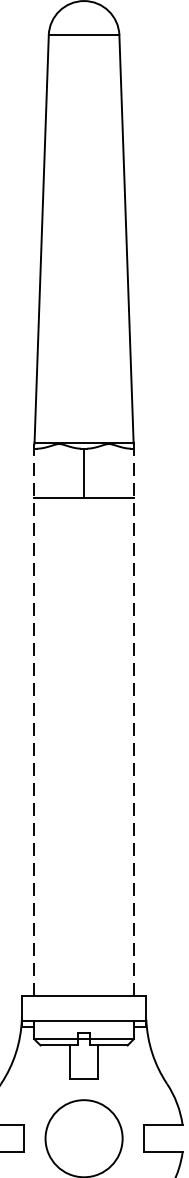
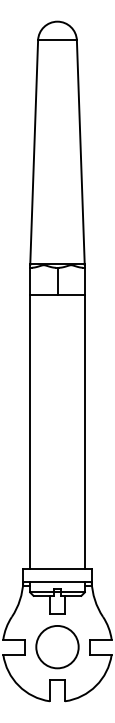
line: (34, 719) -> (30, 416), dashed -> solid
line: (133, 719) -> (84, 416), dashed -> solid

